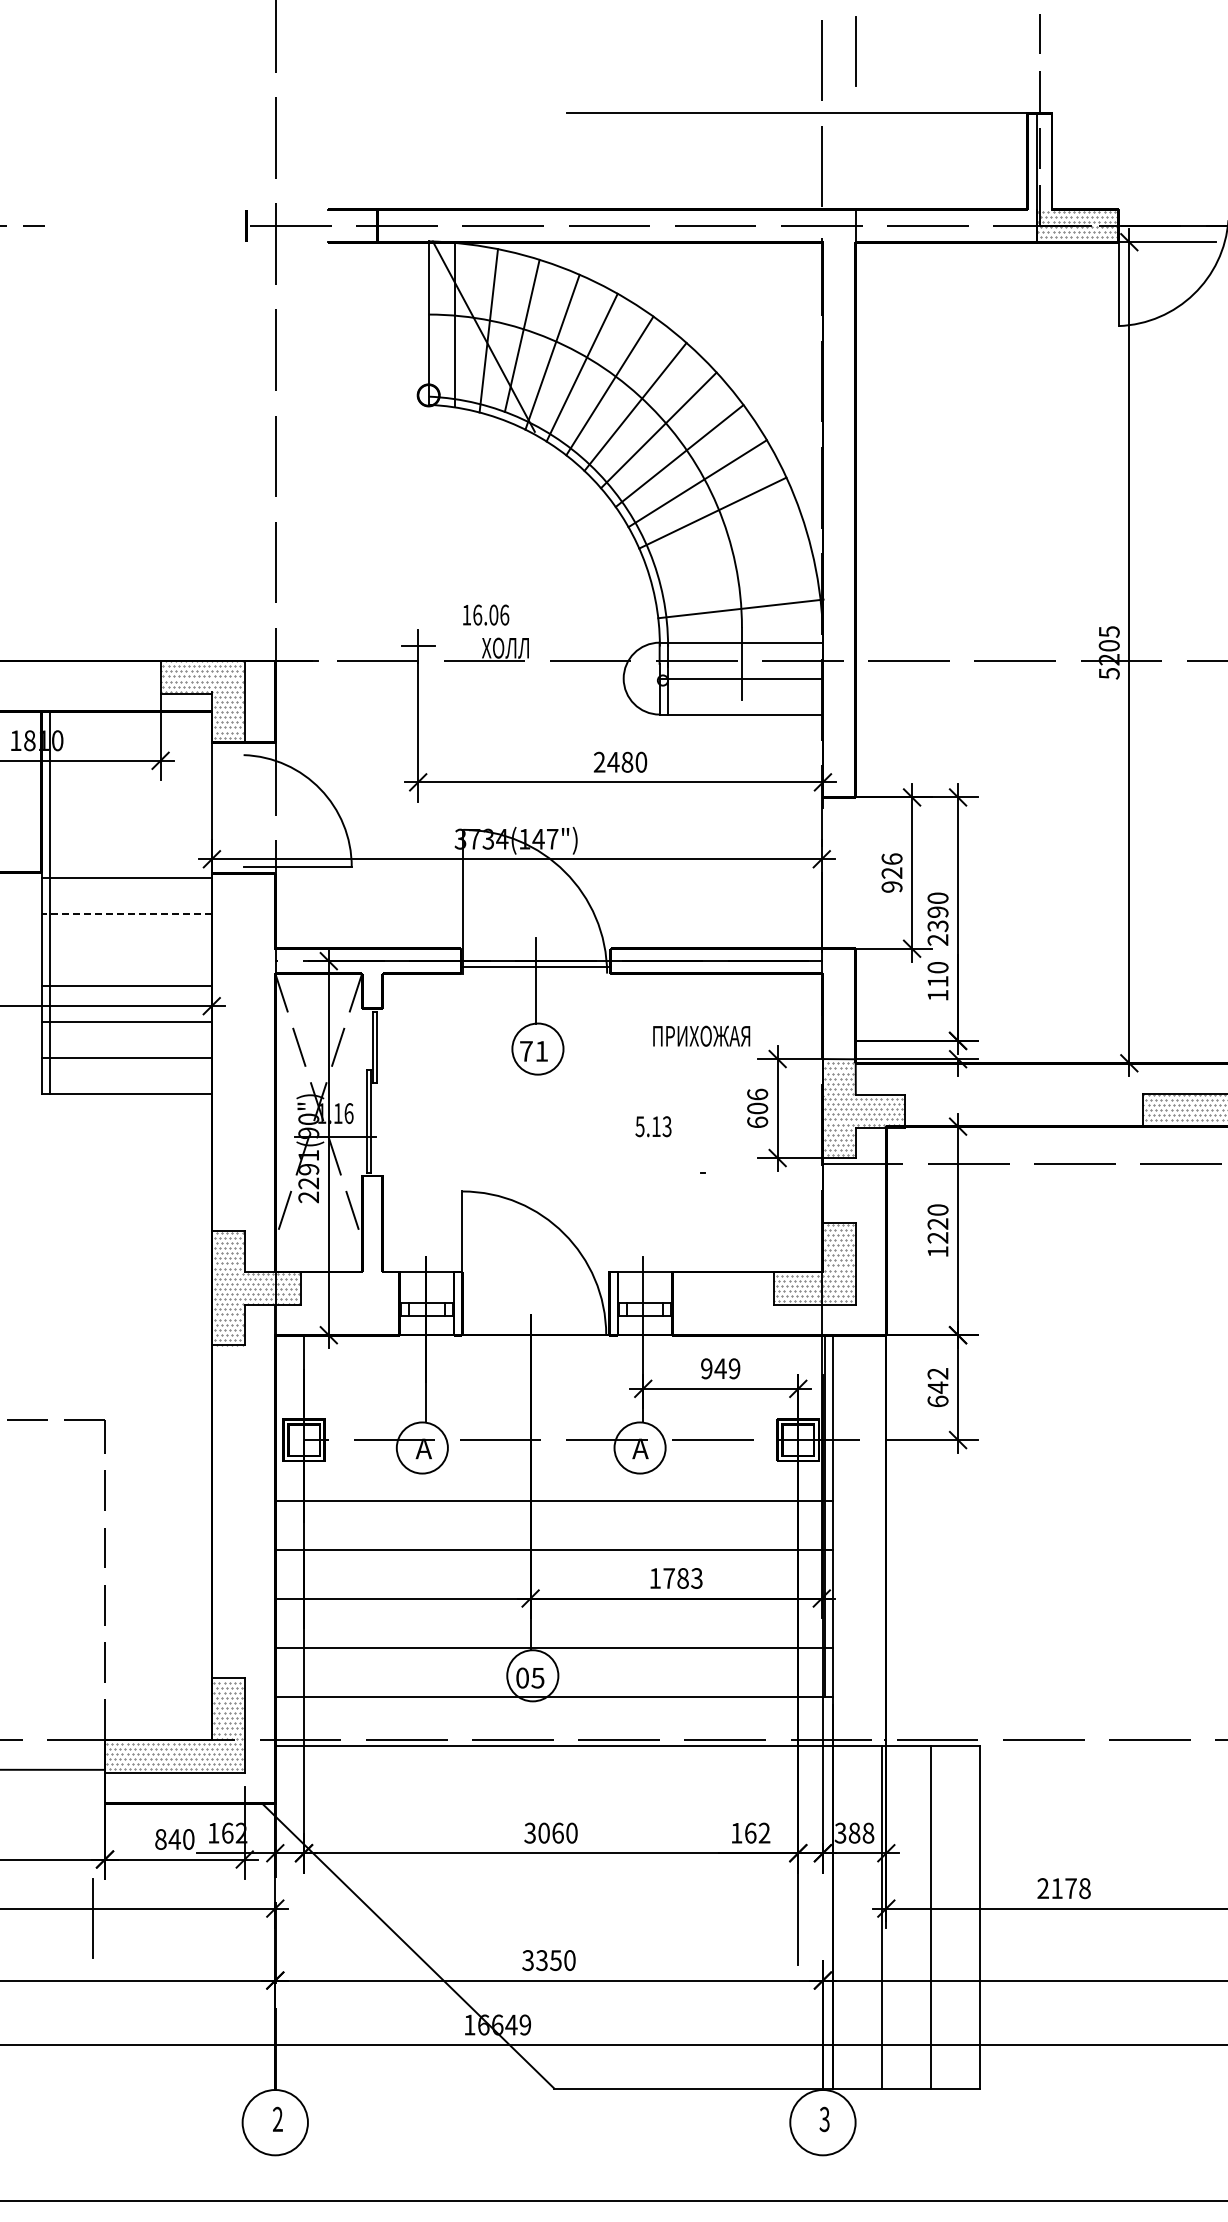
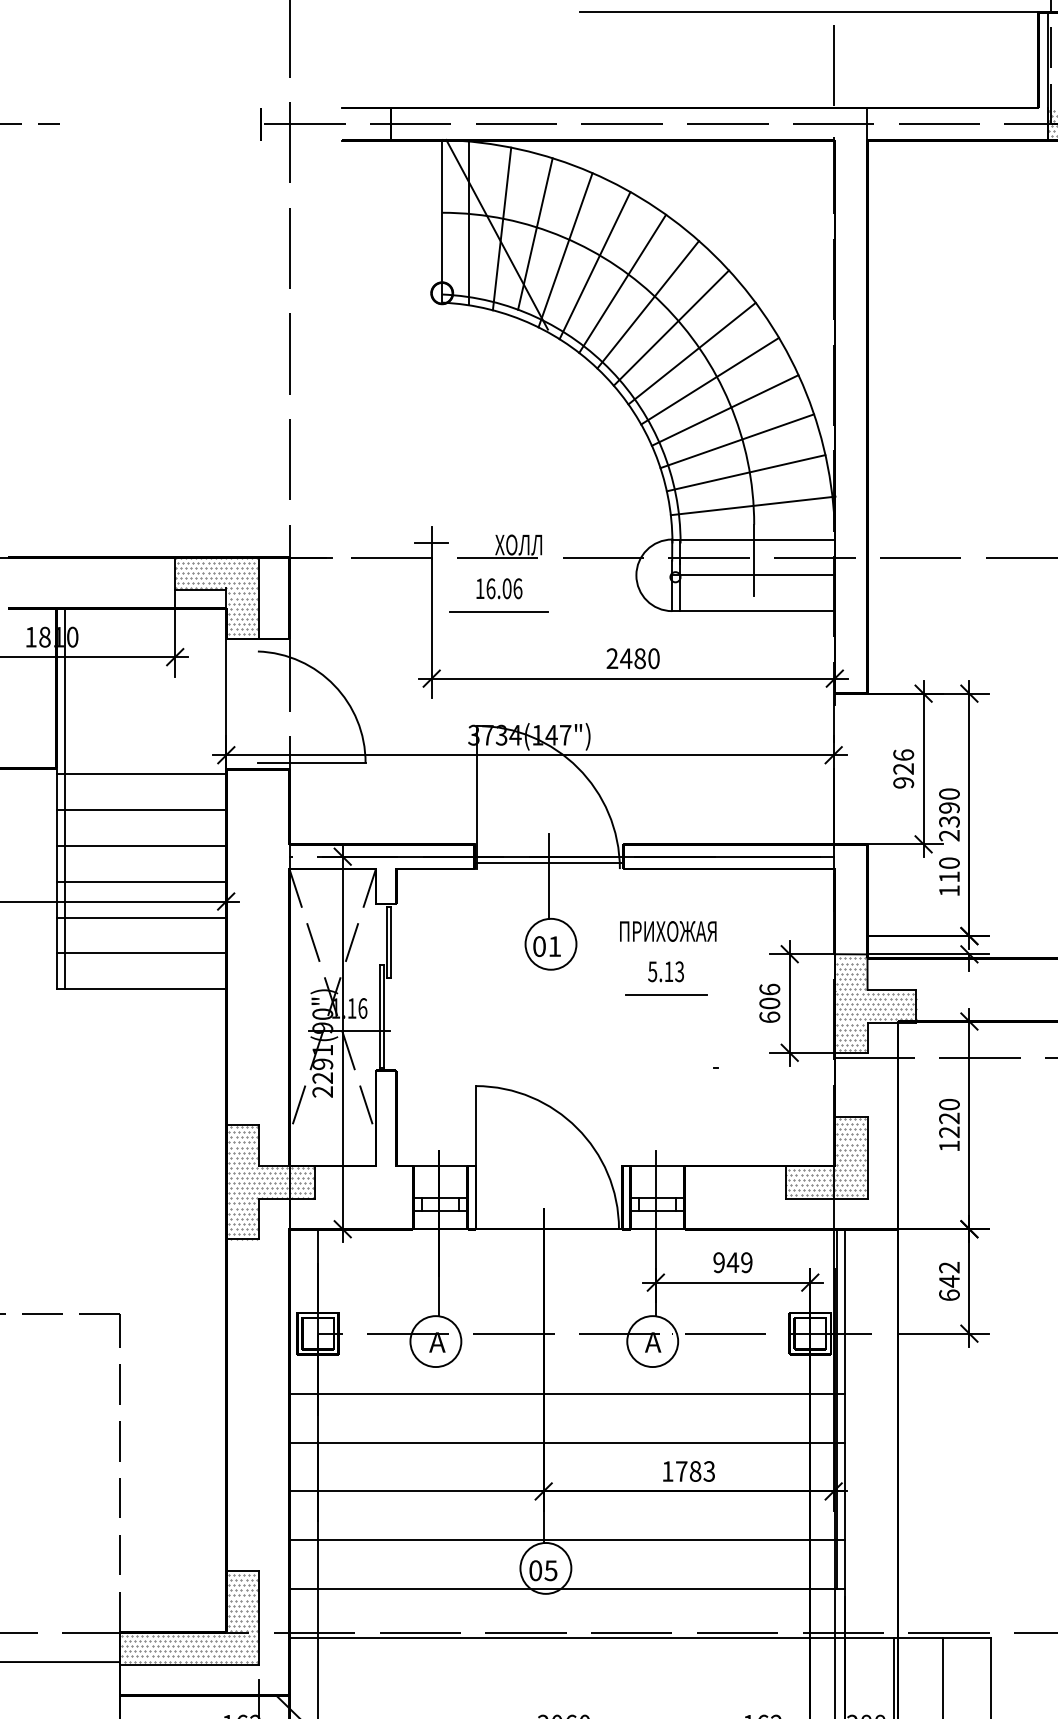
line: (724, 543) -> (736, 440), added
line: (733, 575) -> (745, 472), added
text: (486, 614) -> (499, 588), moved
line: (485, 714) -> (498, 611), added
line: (126, 914) -> (141, 810), dashed -> solid
line: (126, 950) -> (141, 846), added
text: (701, 1035) -> (668, 930), moved
text: (526, 1050) -> (539, 945), 71 -> 01
line: (653, 1099) -> (666, 994), added
text: (653, 1126) -> (666, 971), moved

